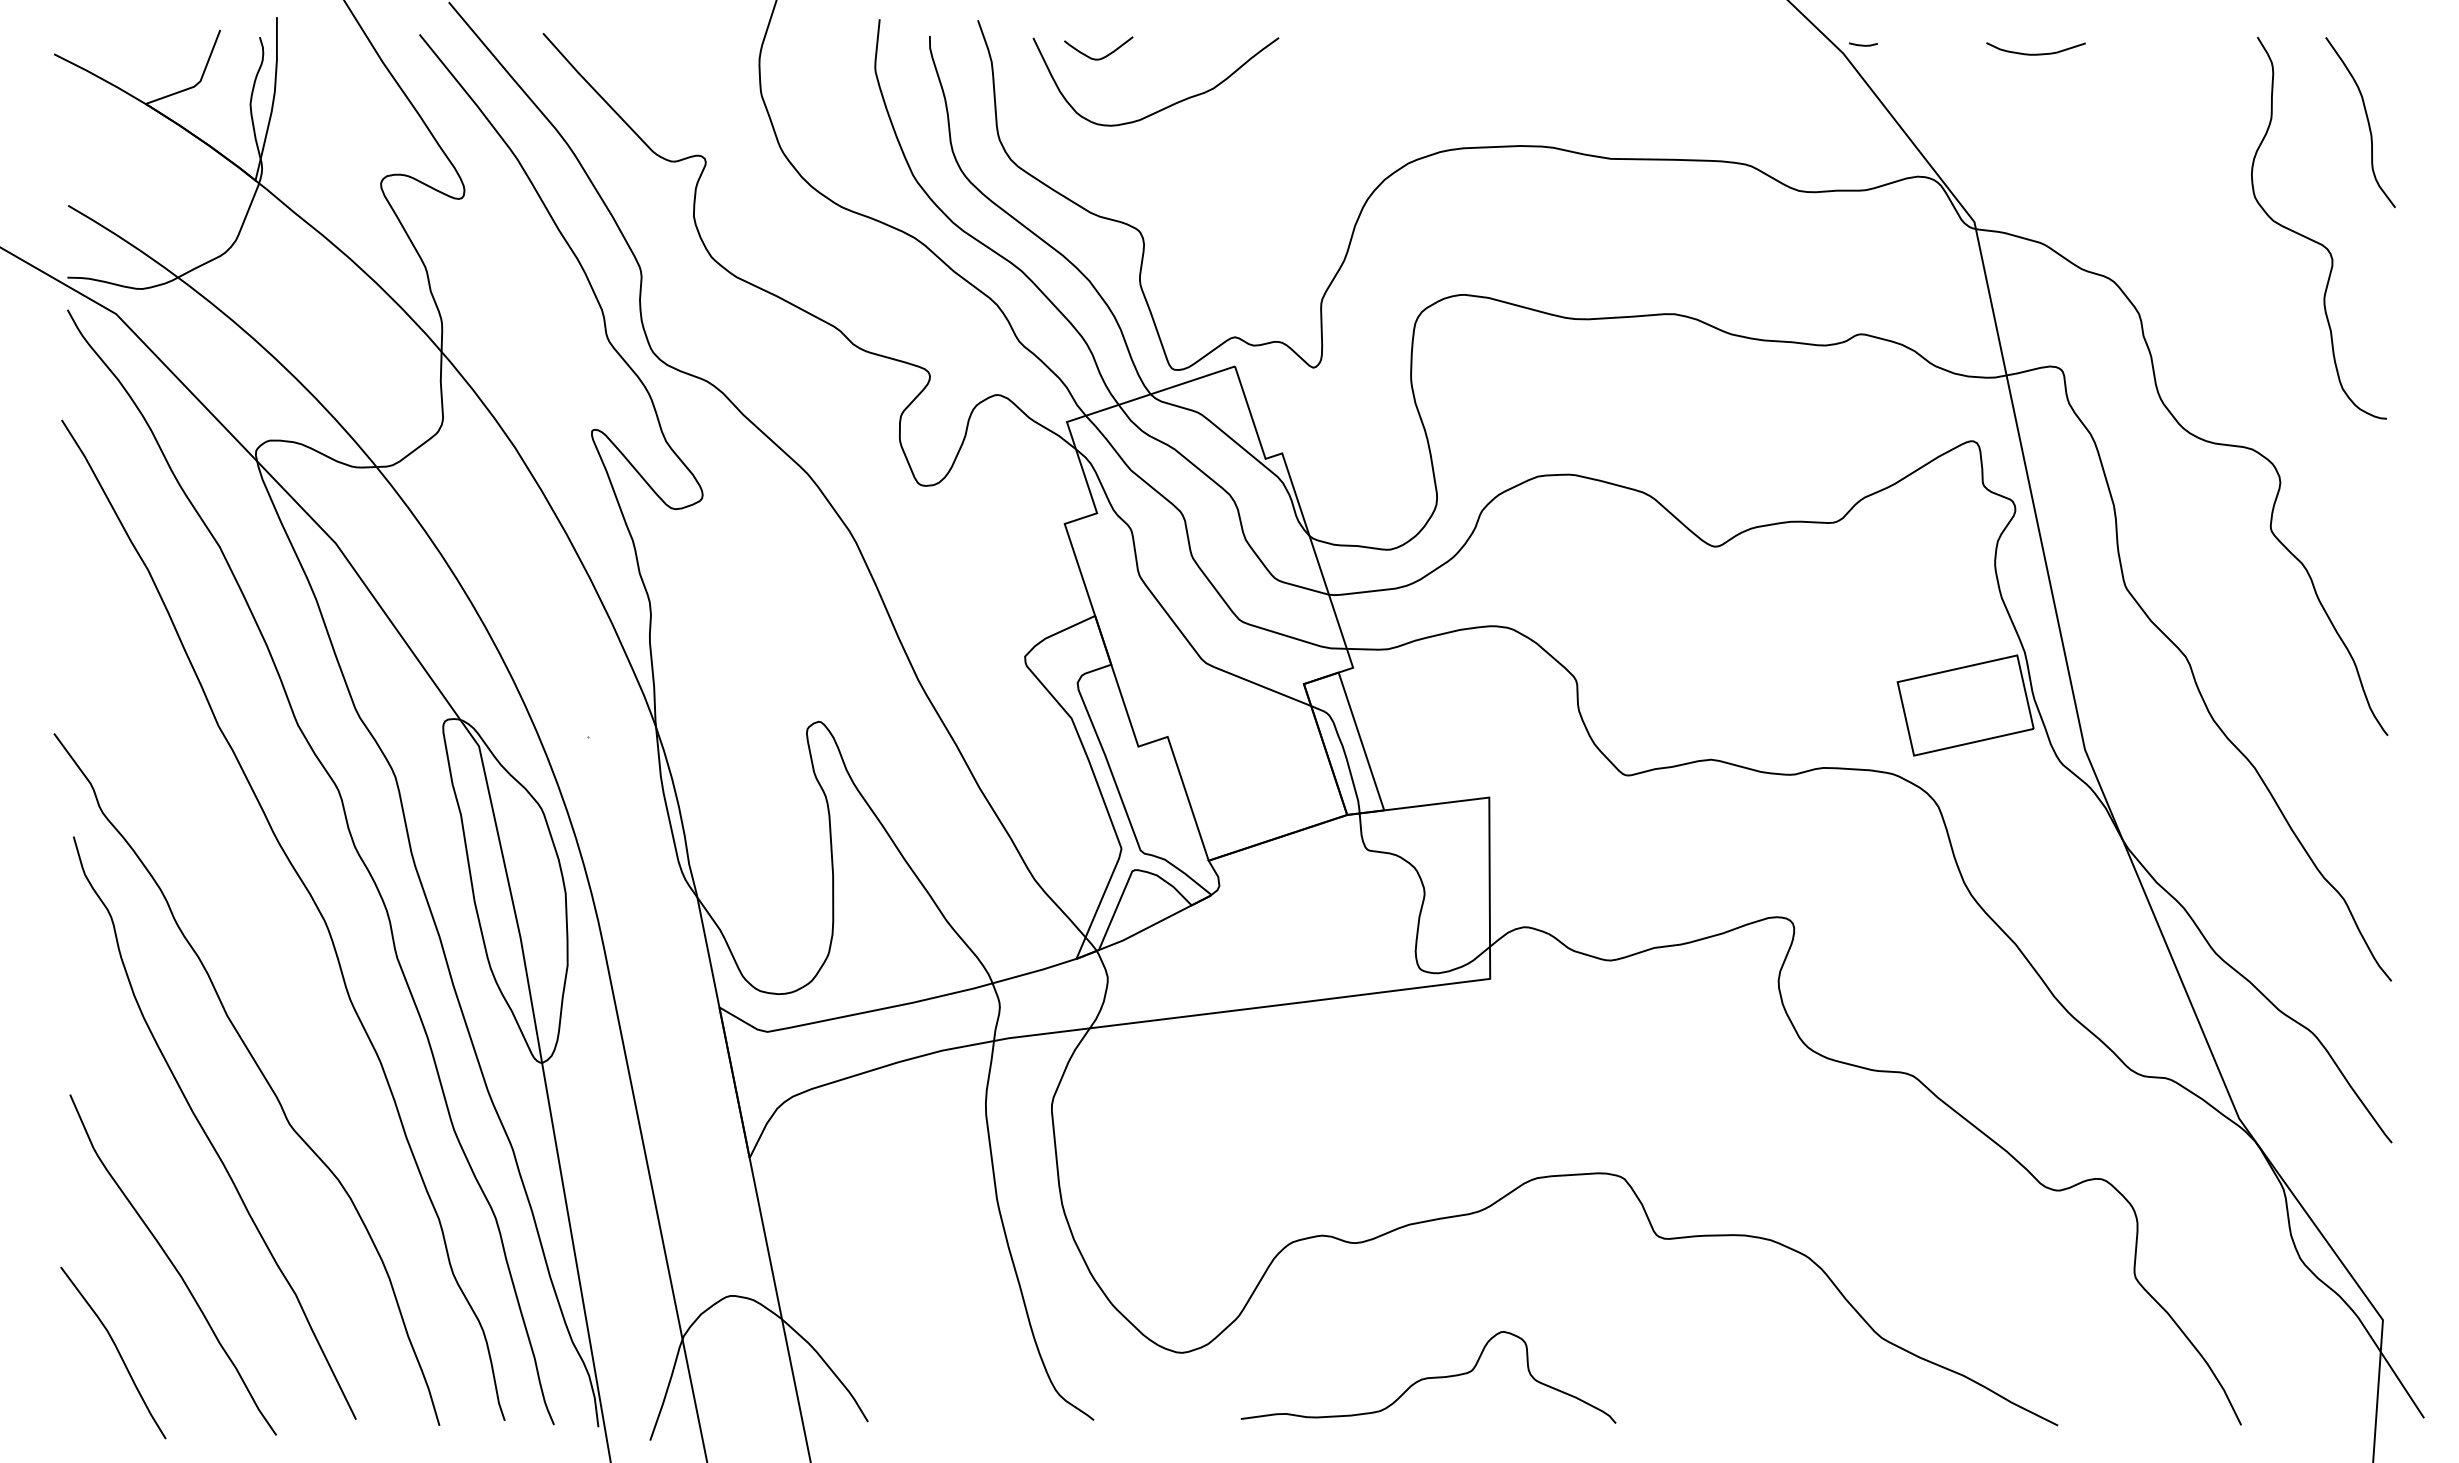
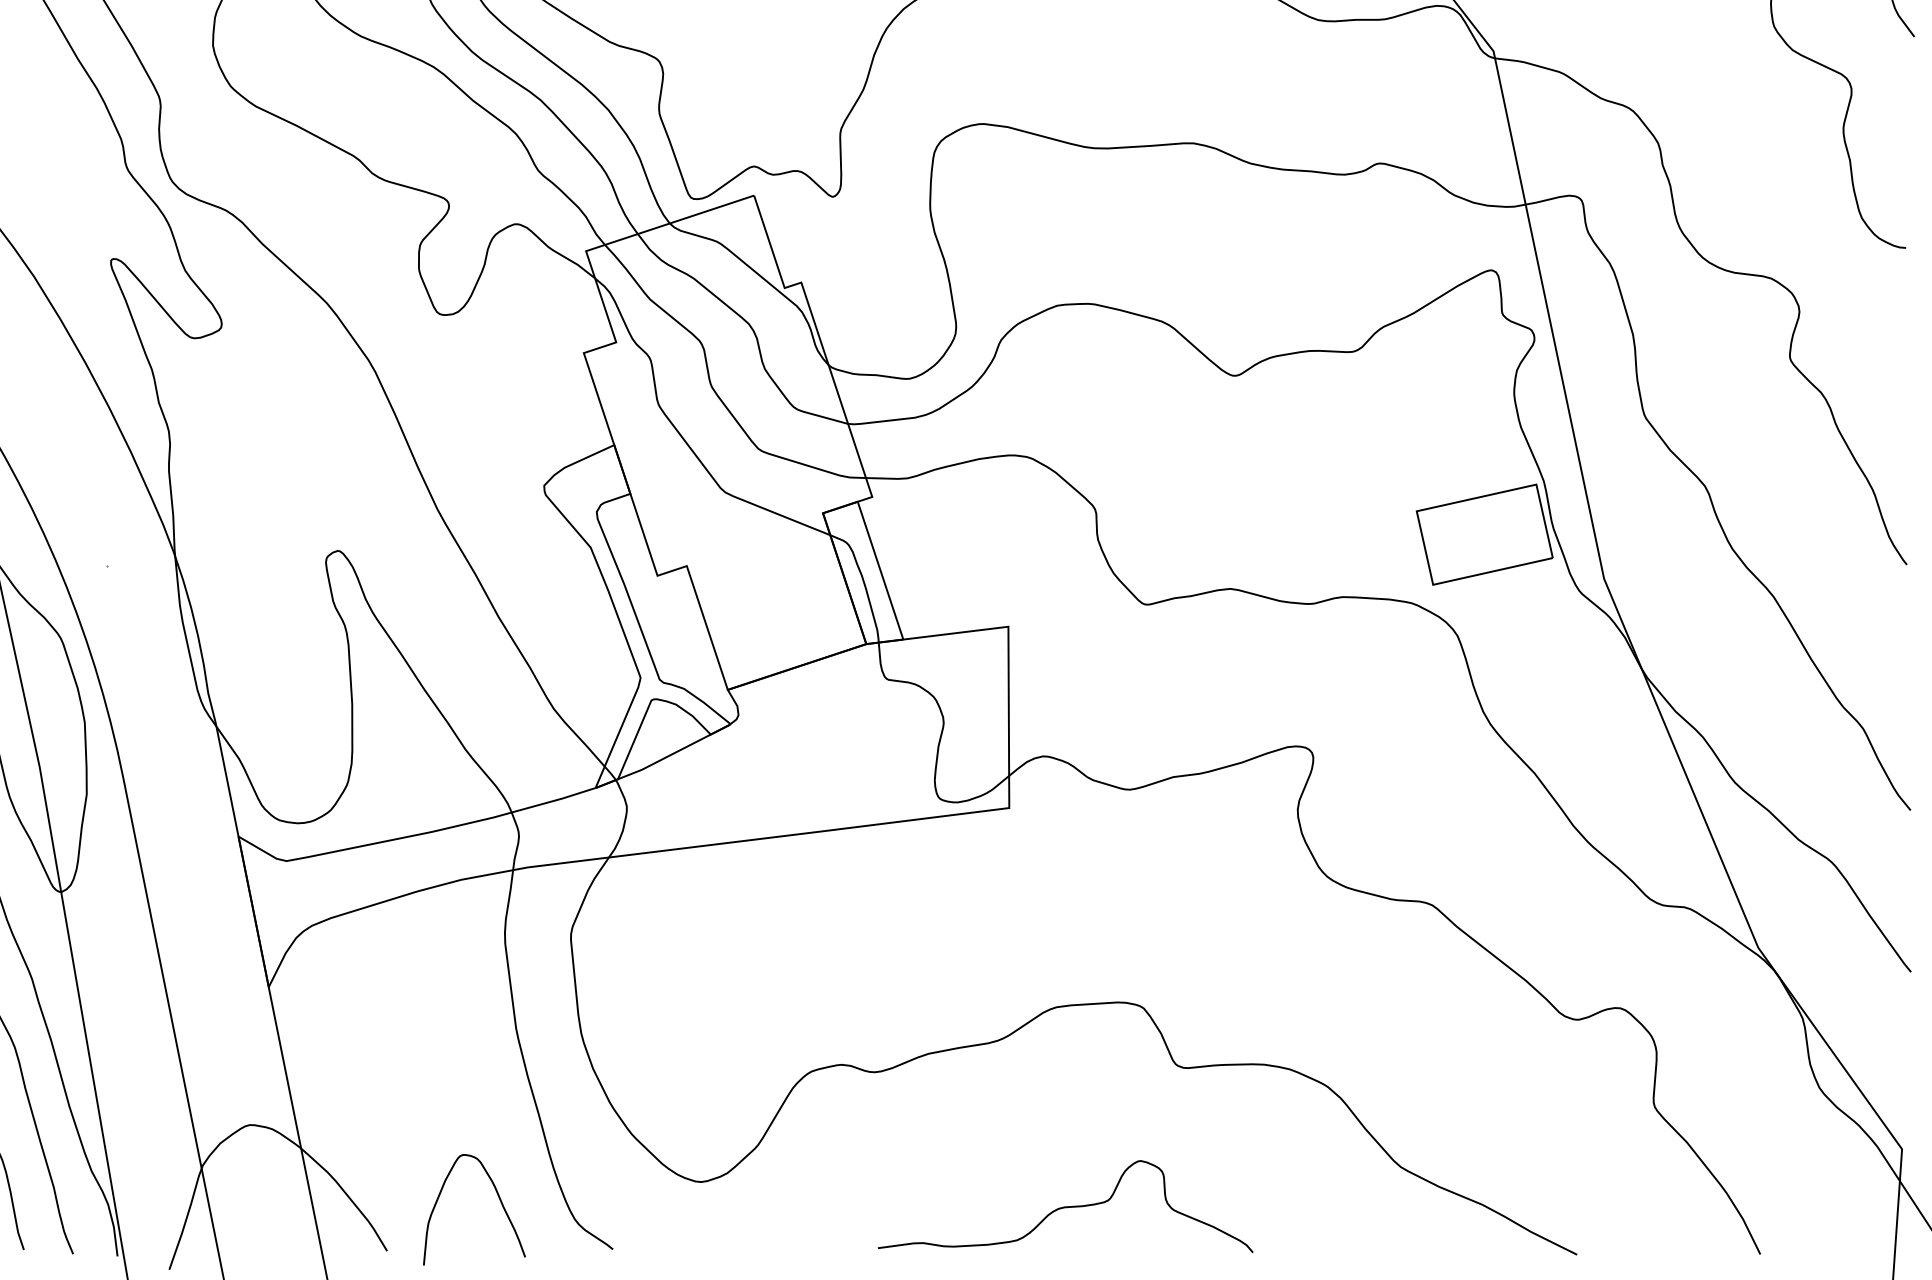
curve: (979, 1369) -> (498, 1198), added
curve: (1428, 1377) -> (1065, 1206), moved

